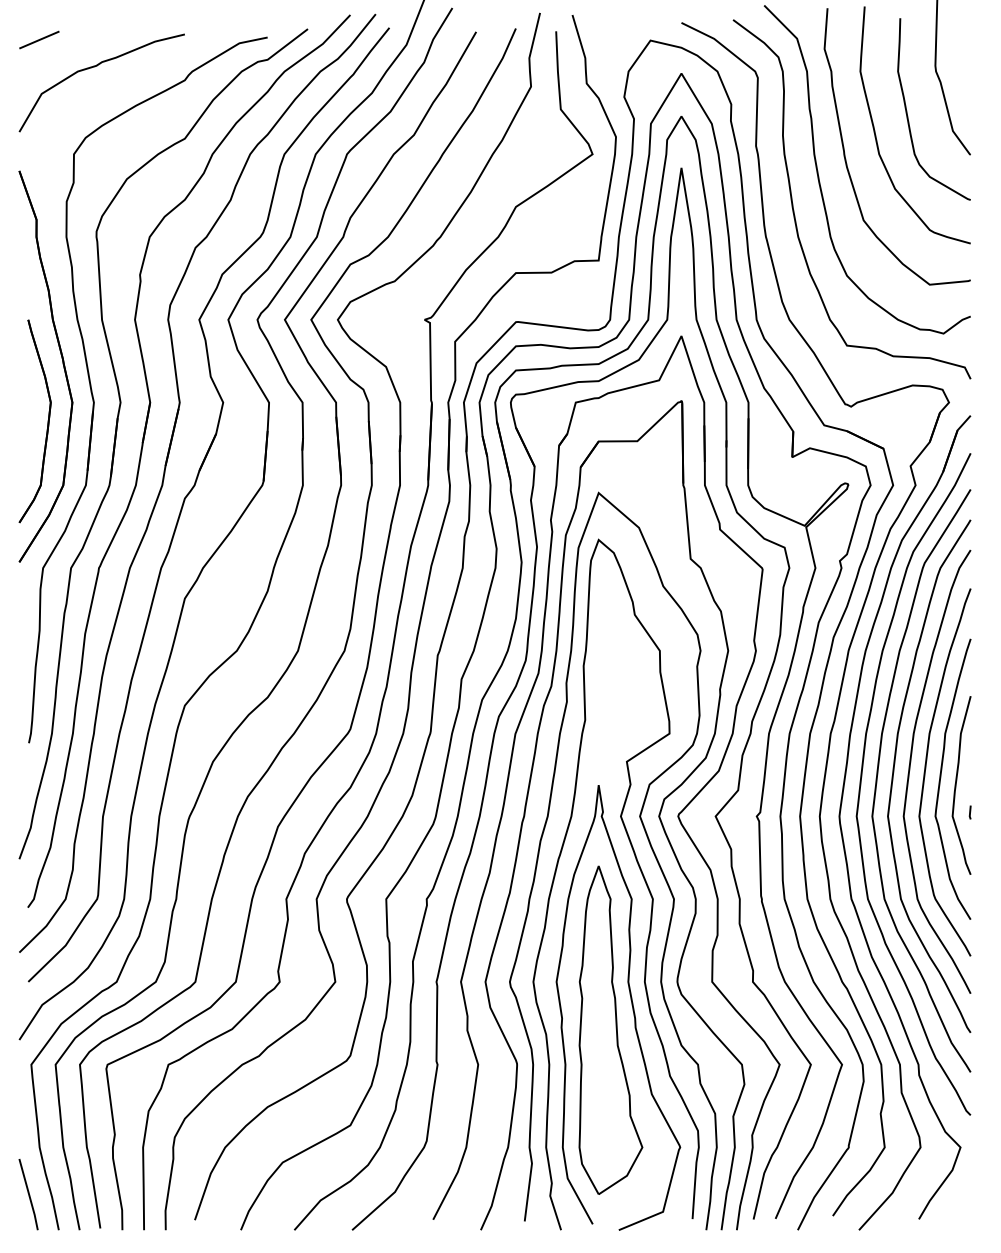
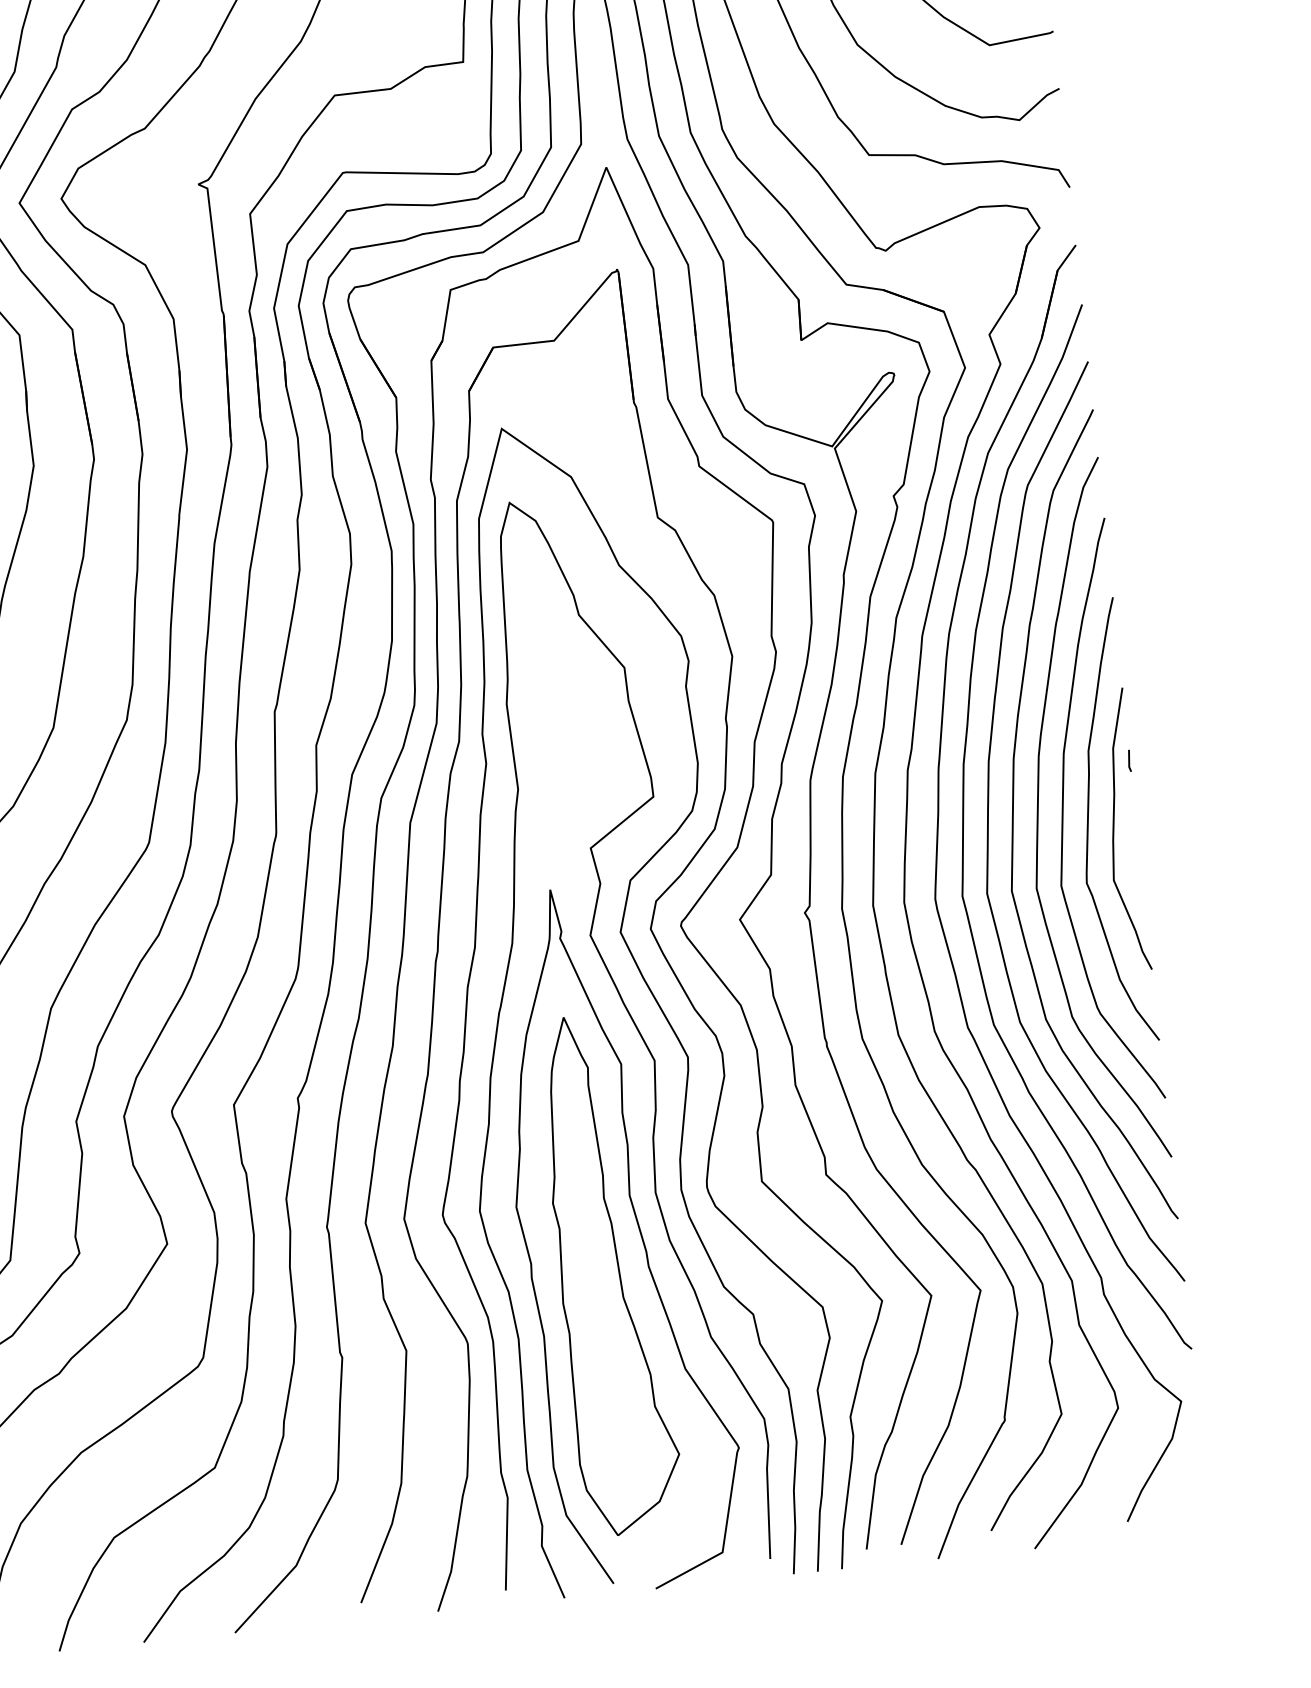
line: (969, 812) -> (1128, 761), moved

